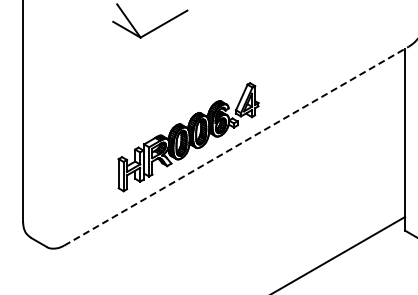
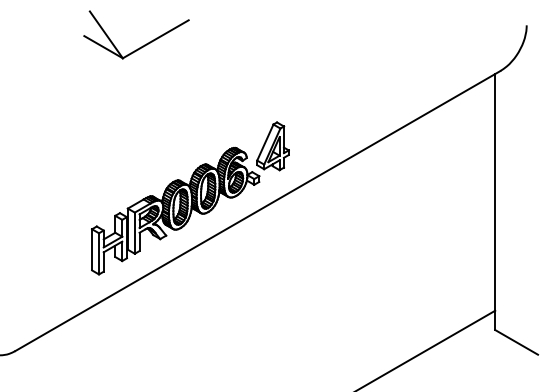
line: (236, 146) -> (257, 211), dashed -> solid

